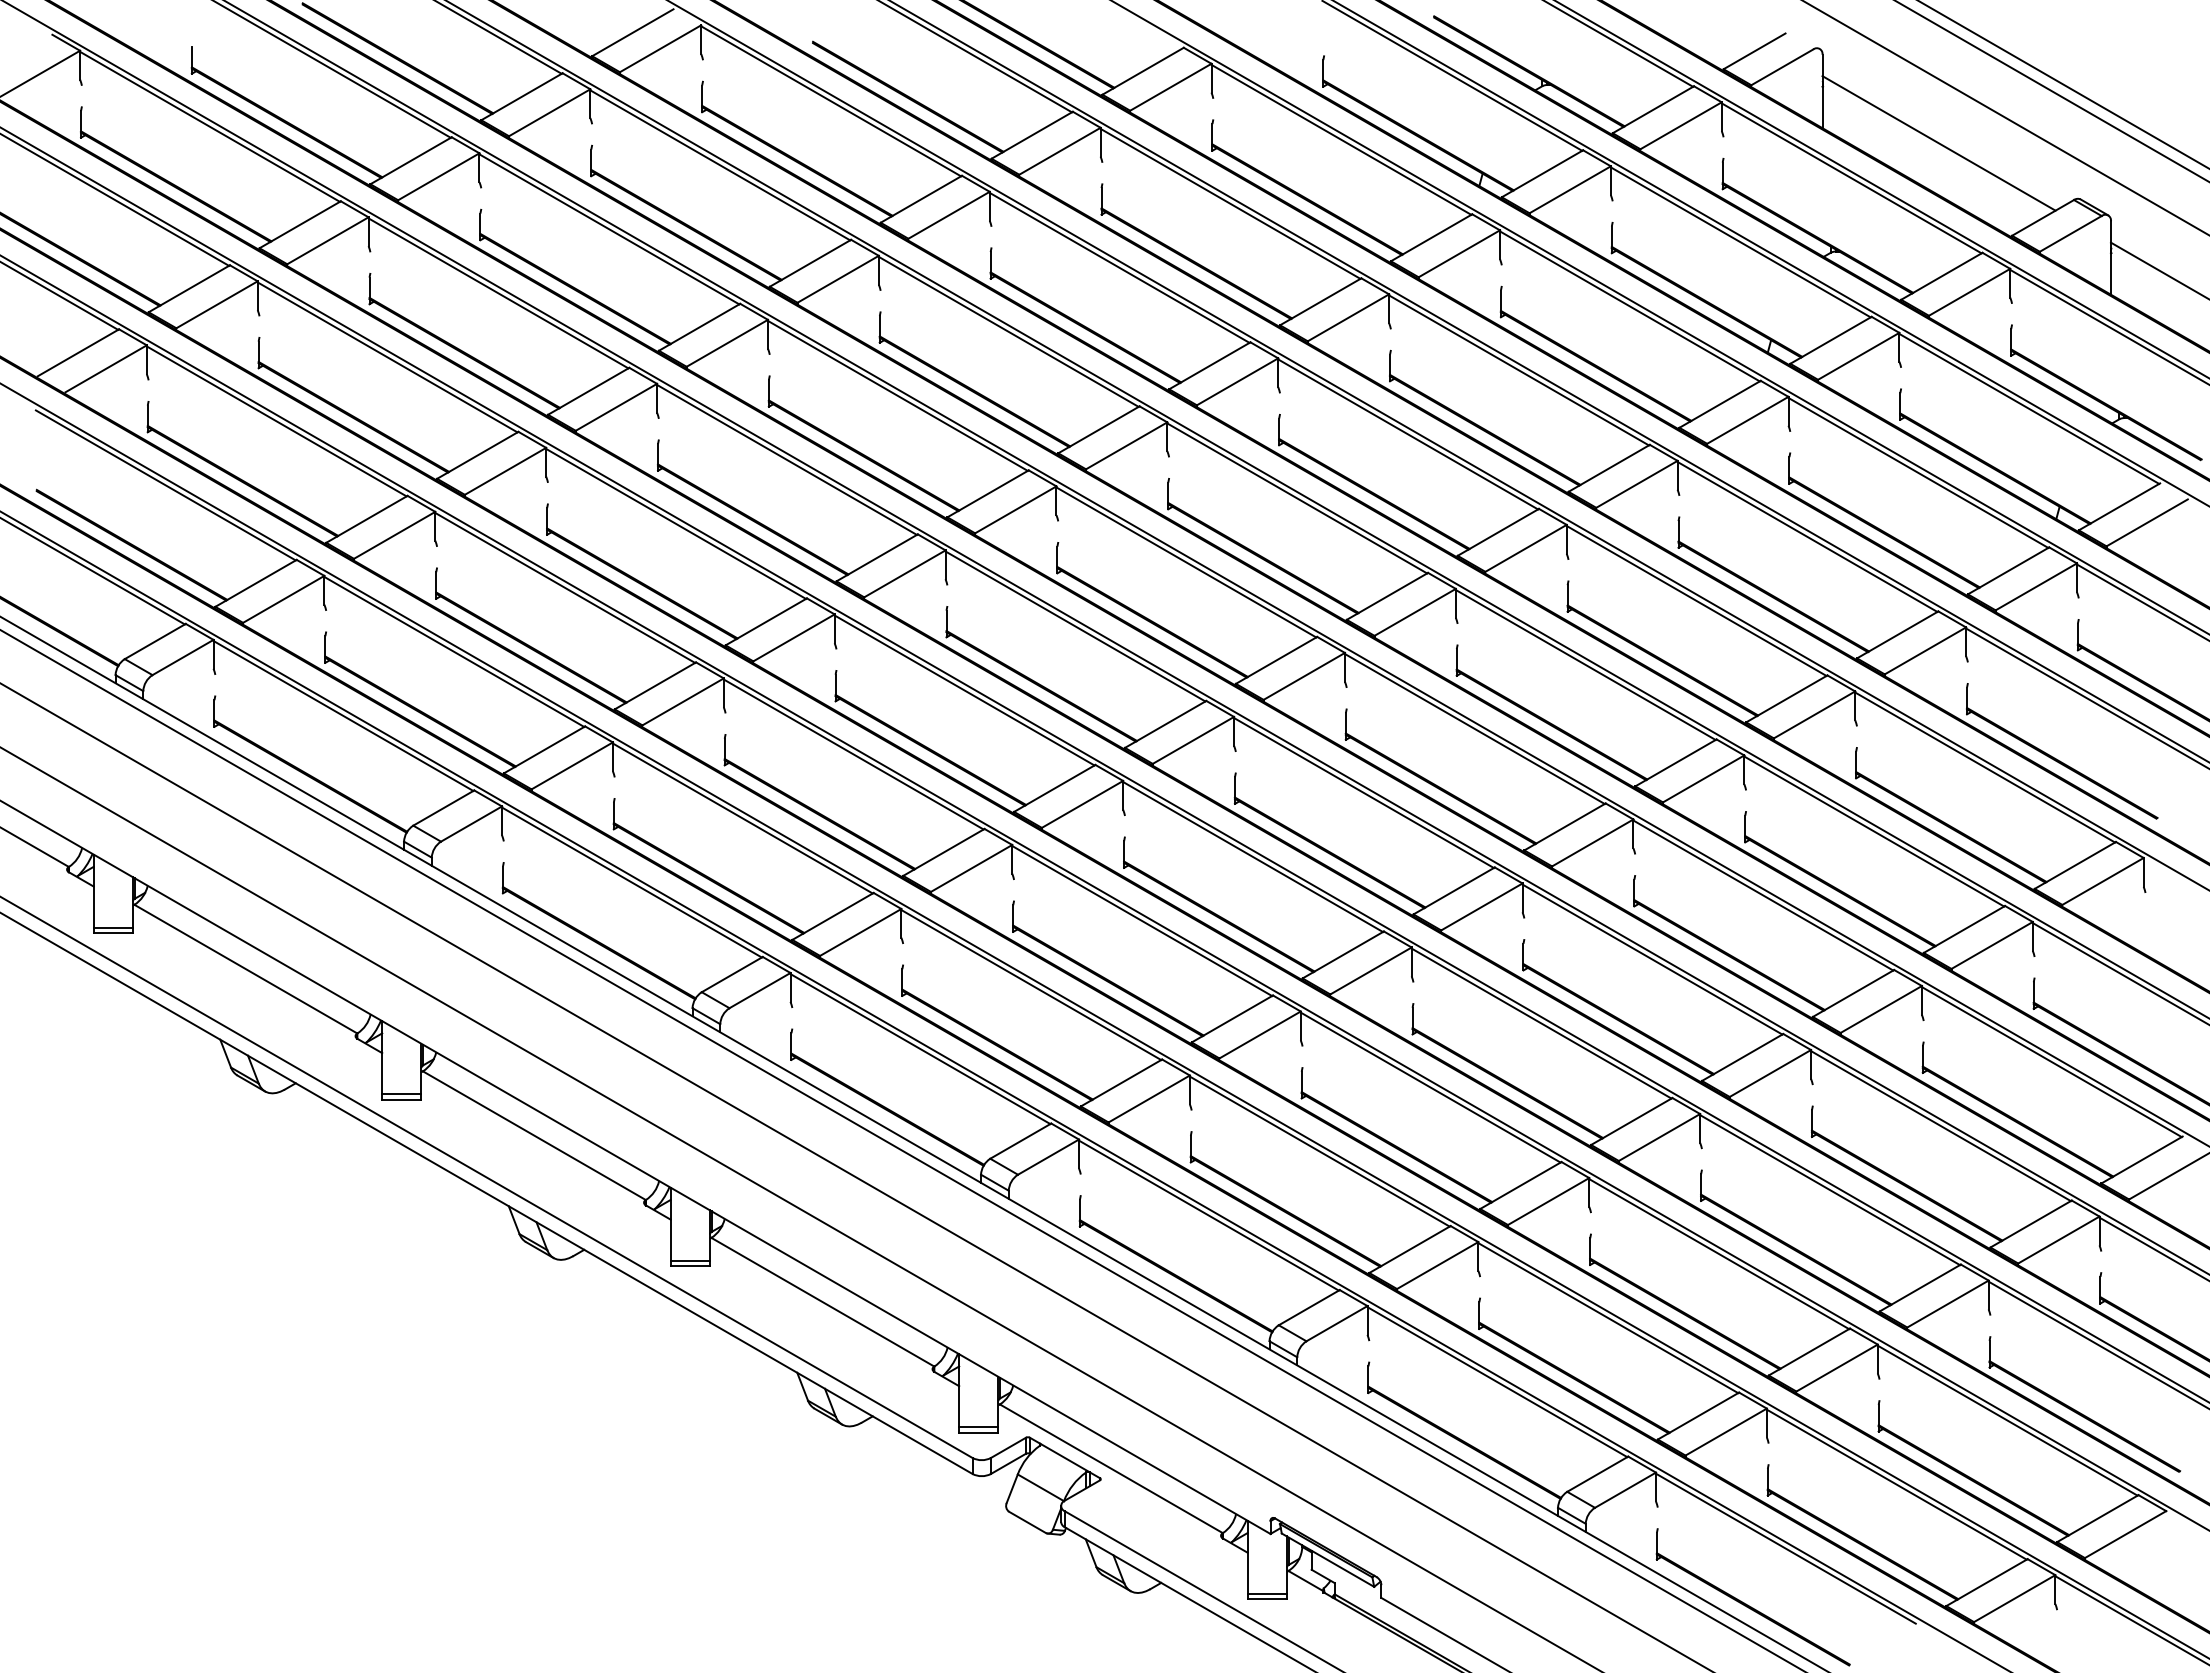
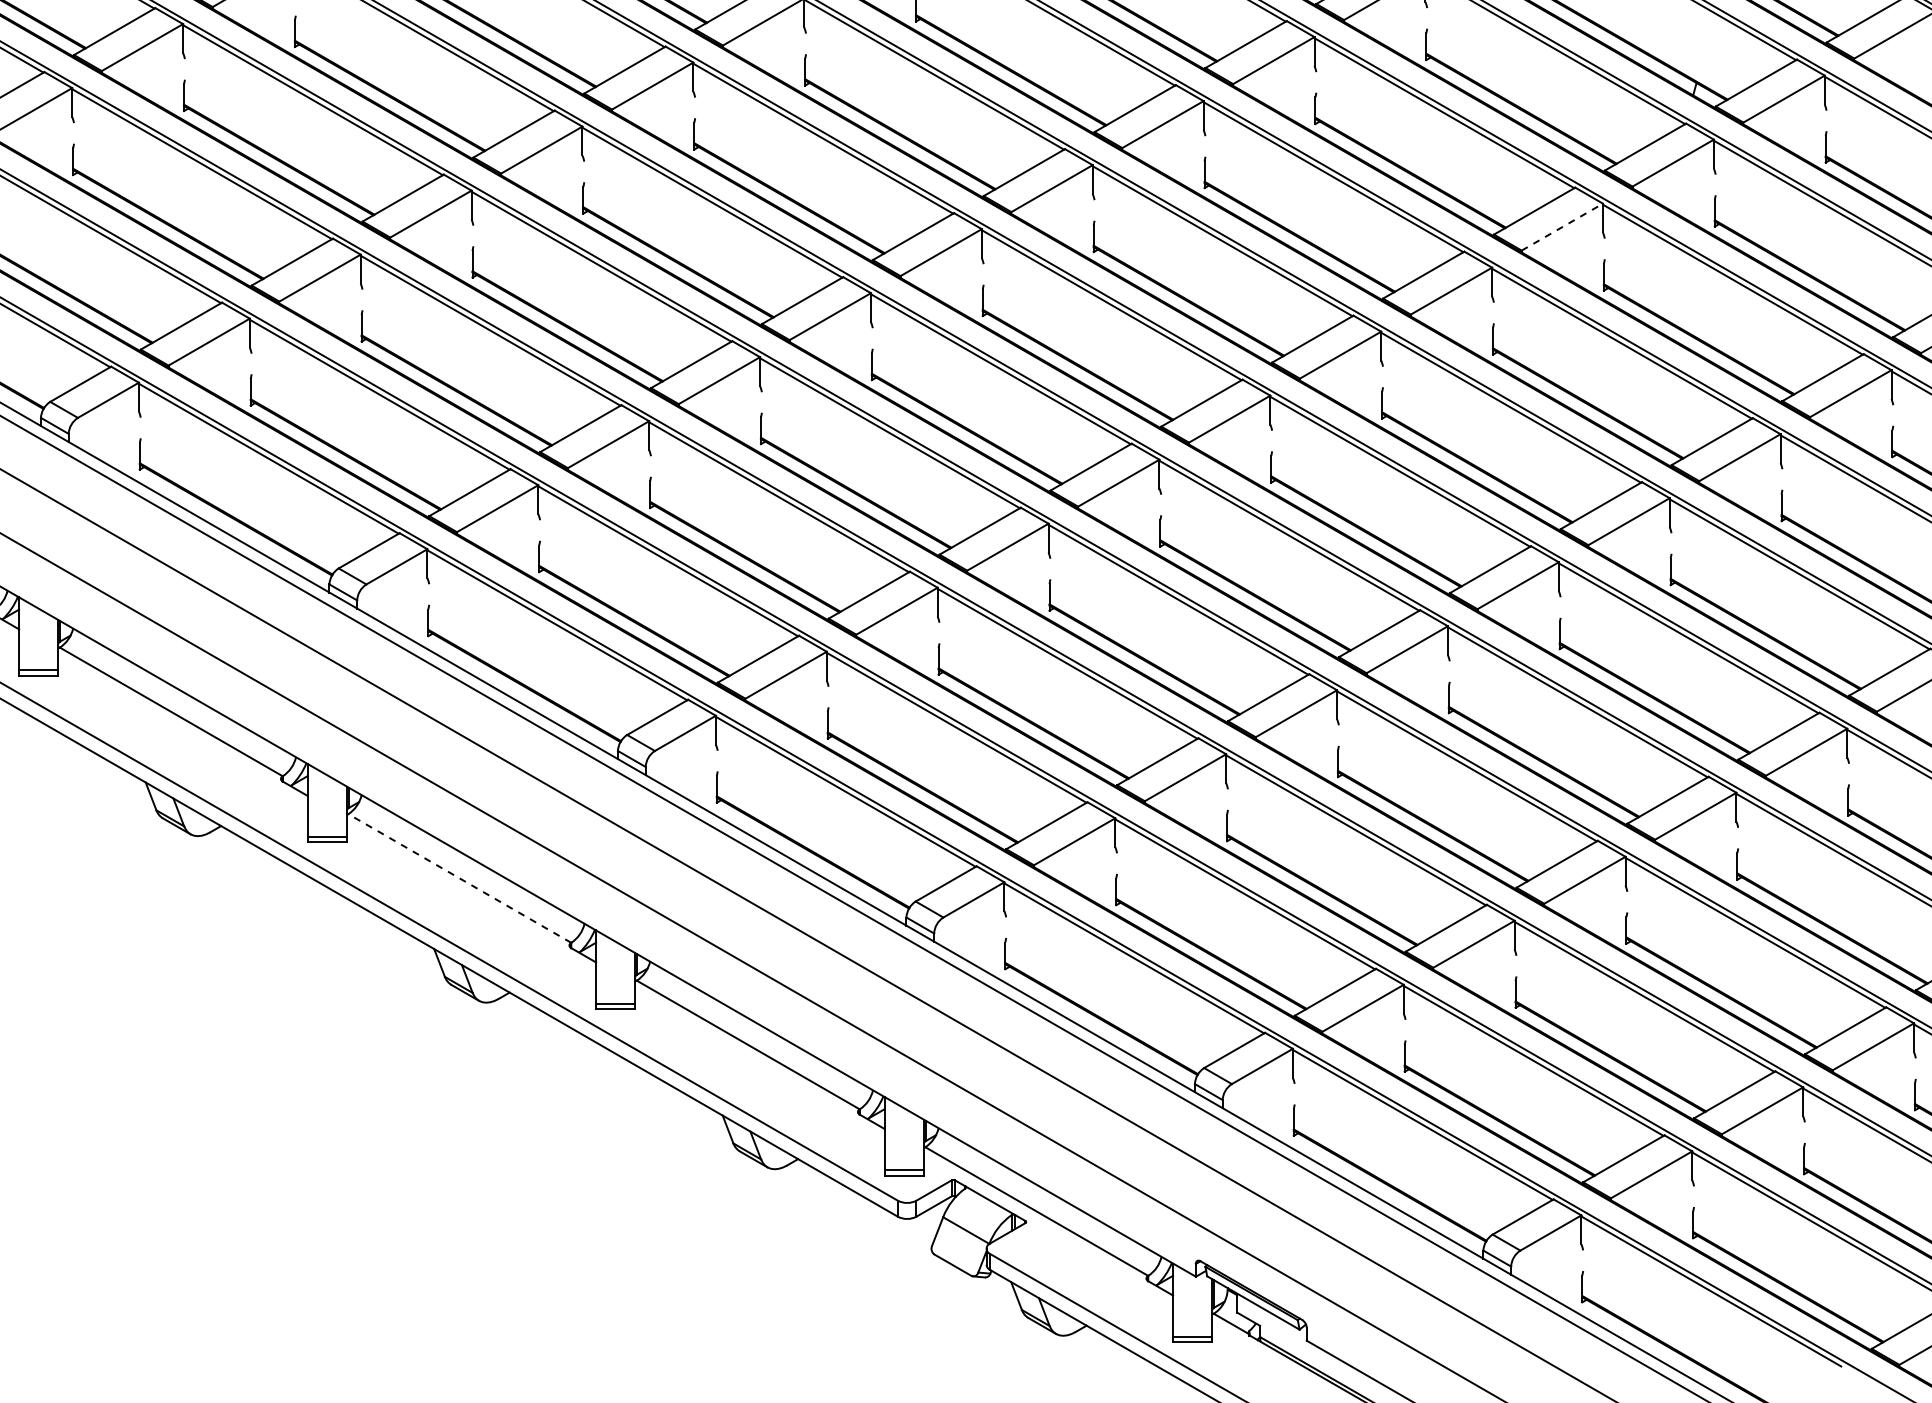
line: (1636, 484) -> (1561, 227), solid -> dashed
line: (534, 1135) -> (459, 878), solid -> dashed

